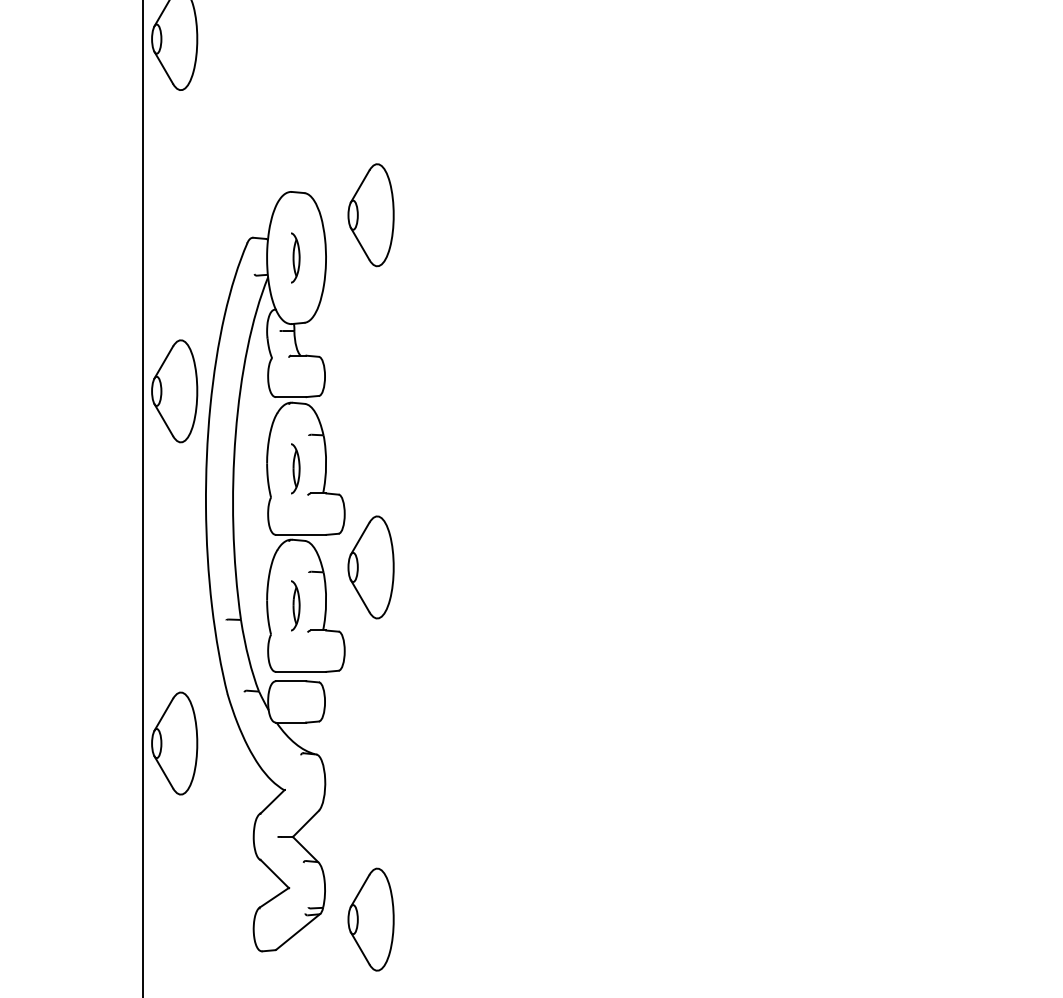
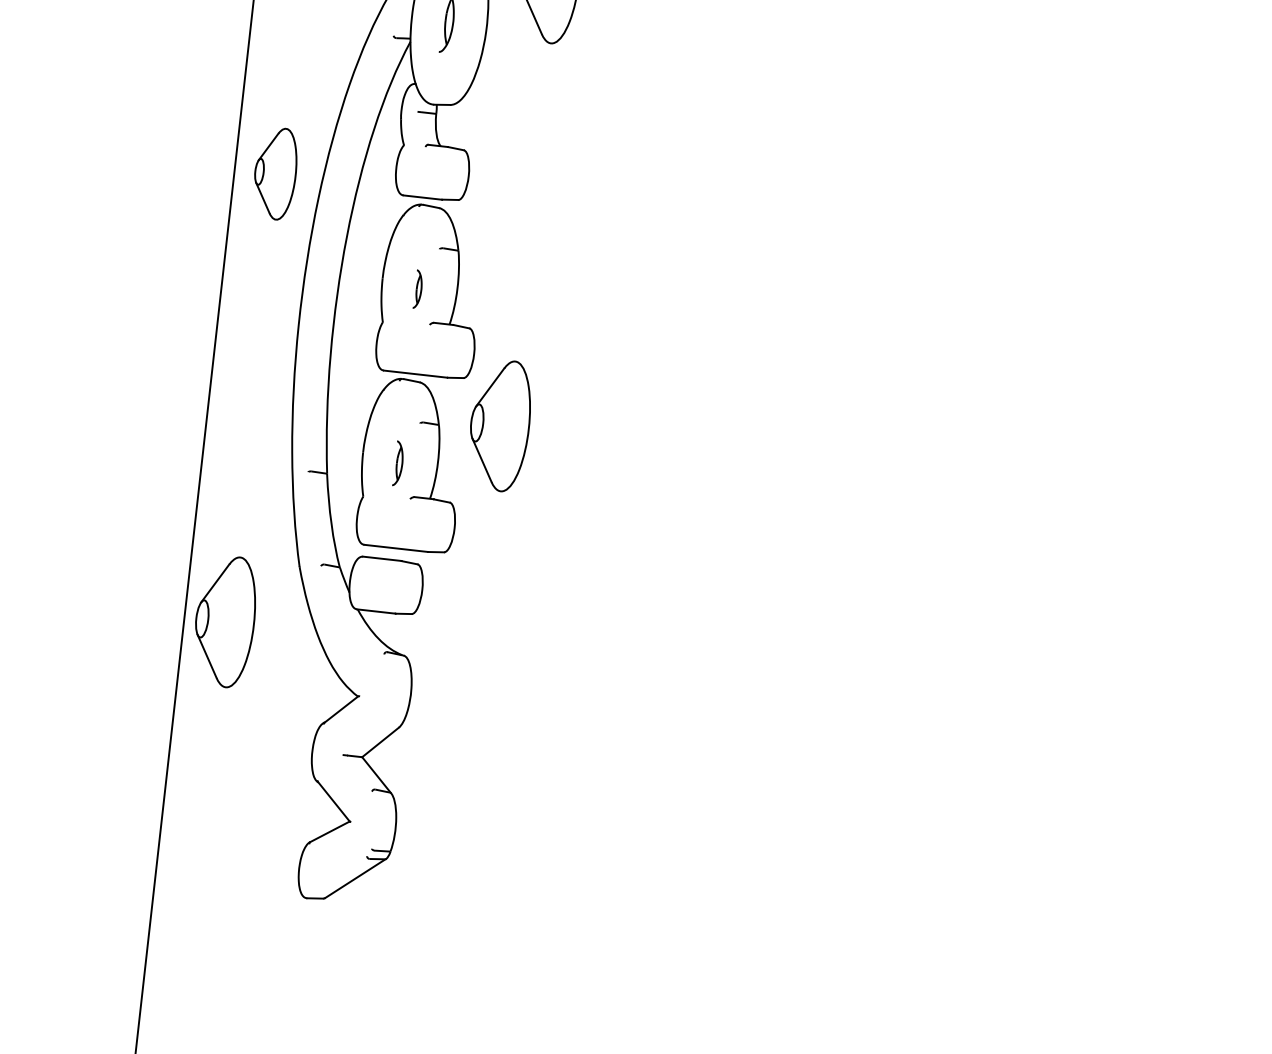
part: (174, 391) -> (275, 173), size x0.7
part: (295, 468) -> (418, 288), size x0.6
part: (295, 605) -> (398, 463), size x0.7
part: (370, 919) -> (449, 873), removed

